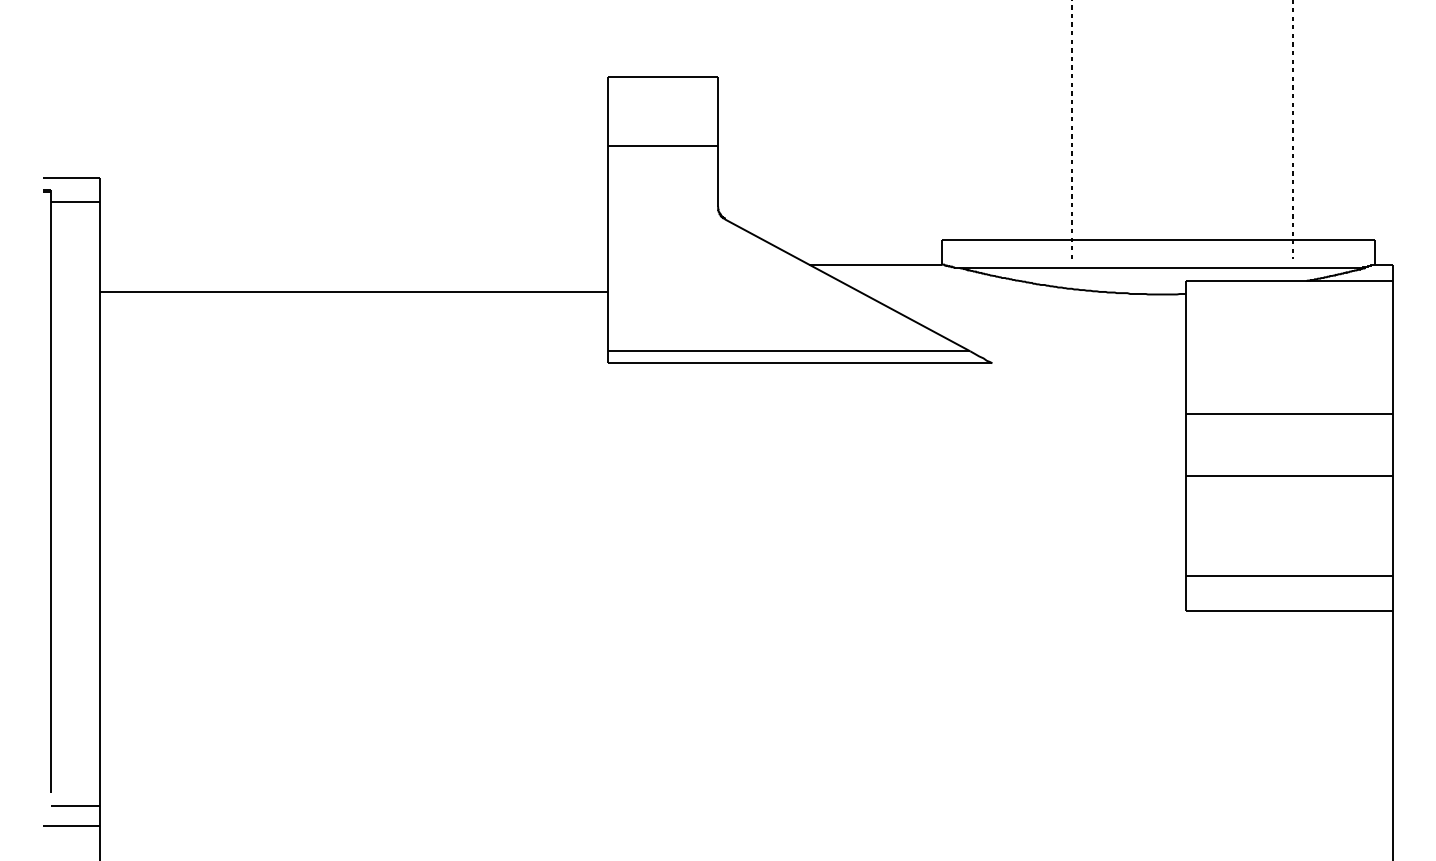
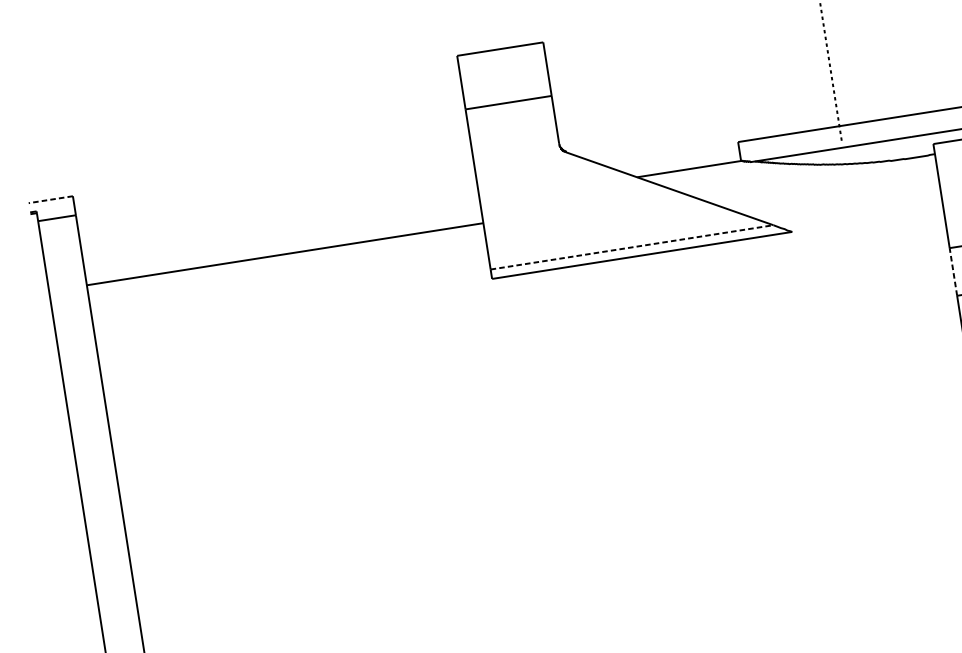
line: (70, 177) -> (50, 199), solid -> dashed
line: (789, 351) -> (632, 247), solid -> dashed
line: (1186, 444) -> (953, 271), solid -> dashed

